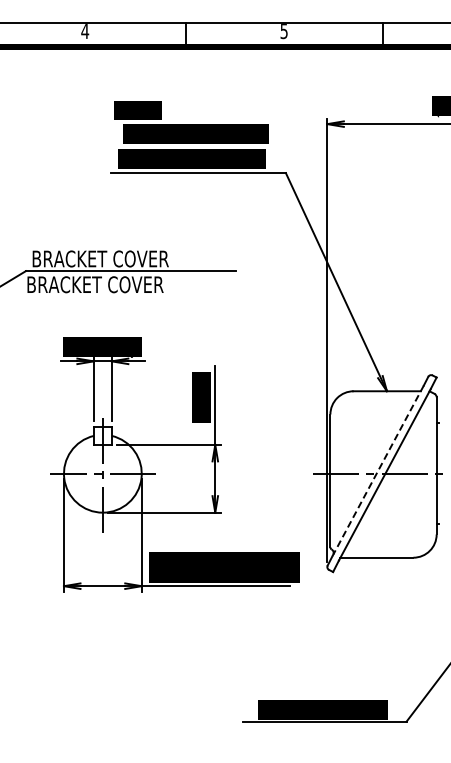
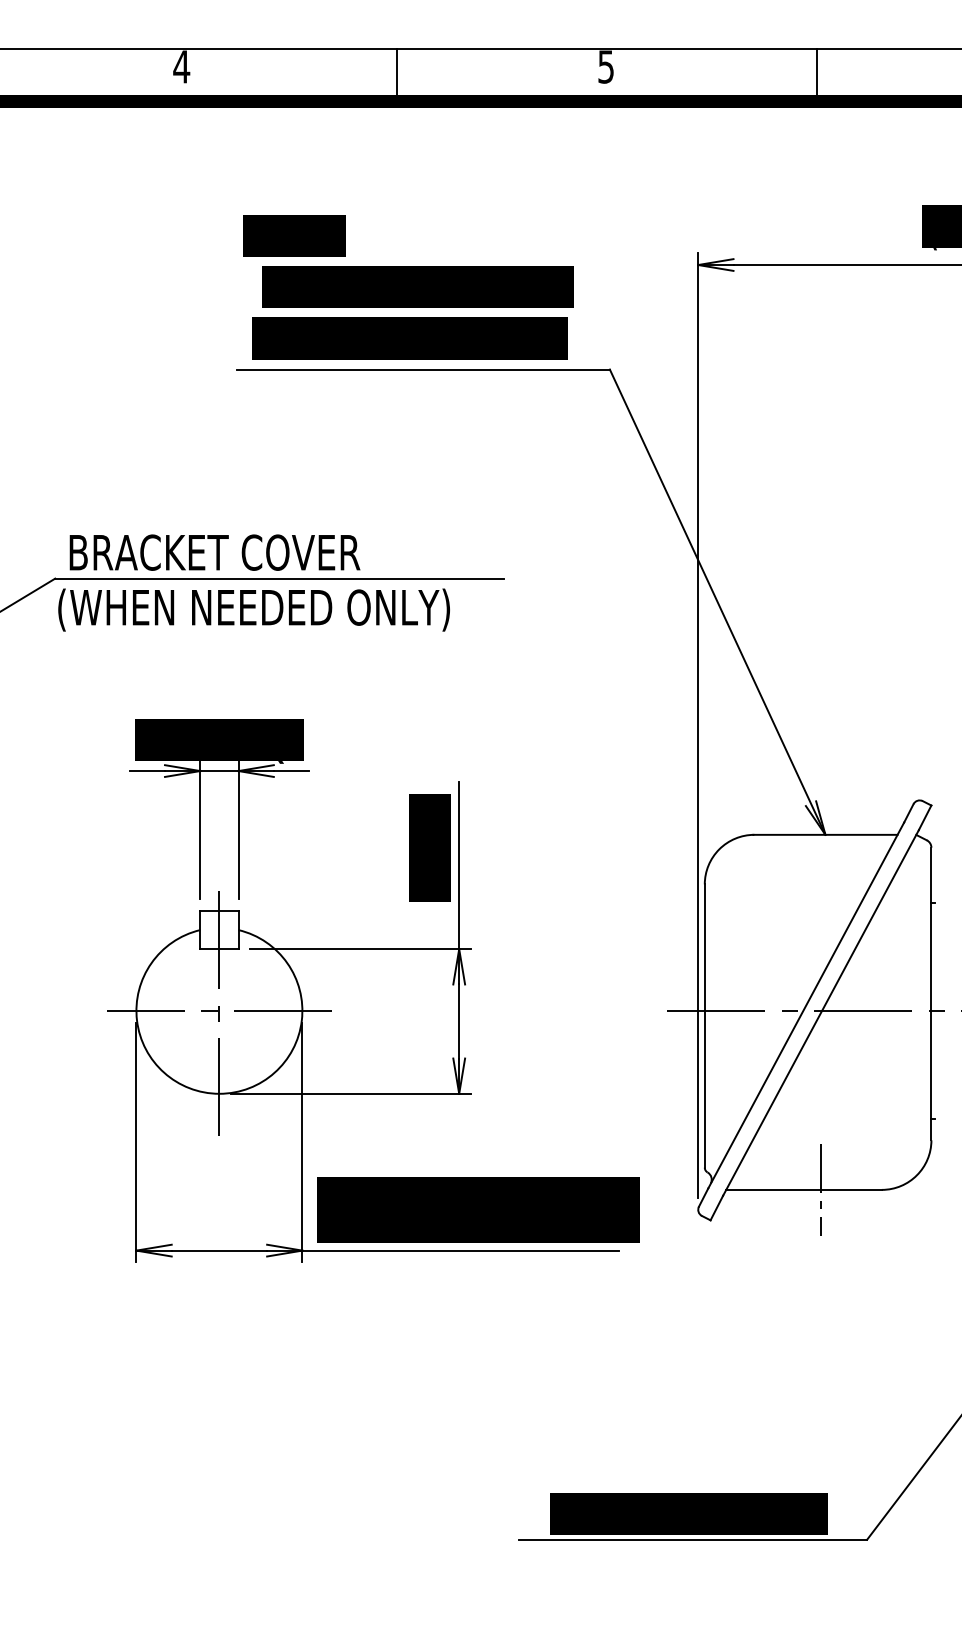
text: (118, 285) -> (252, 609), BRACKET COVER -> (WHEN NEEDED ONLY)
line: (377, 471) -> (805, 1005), dashed -> solid
line: (384, 557) -> (820, 1189), added

